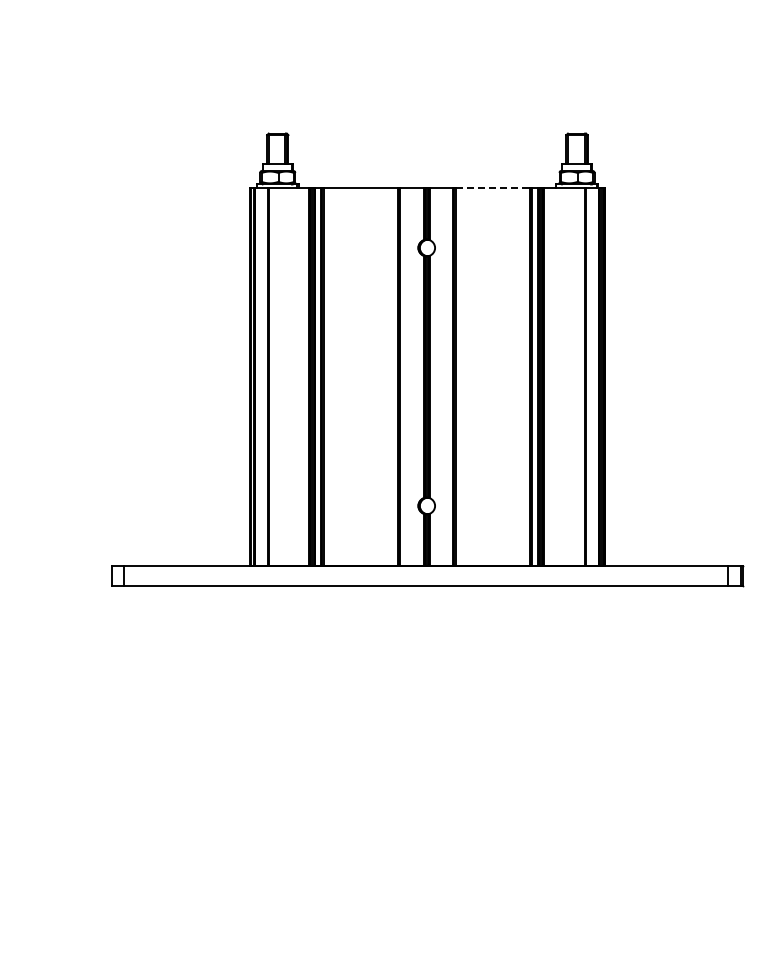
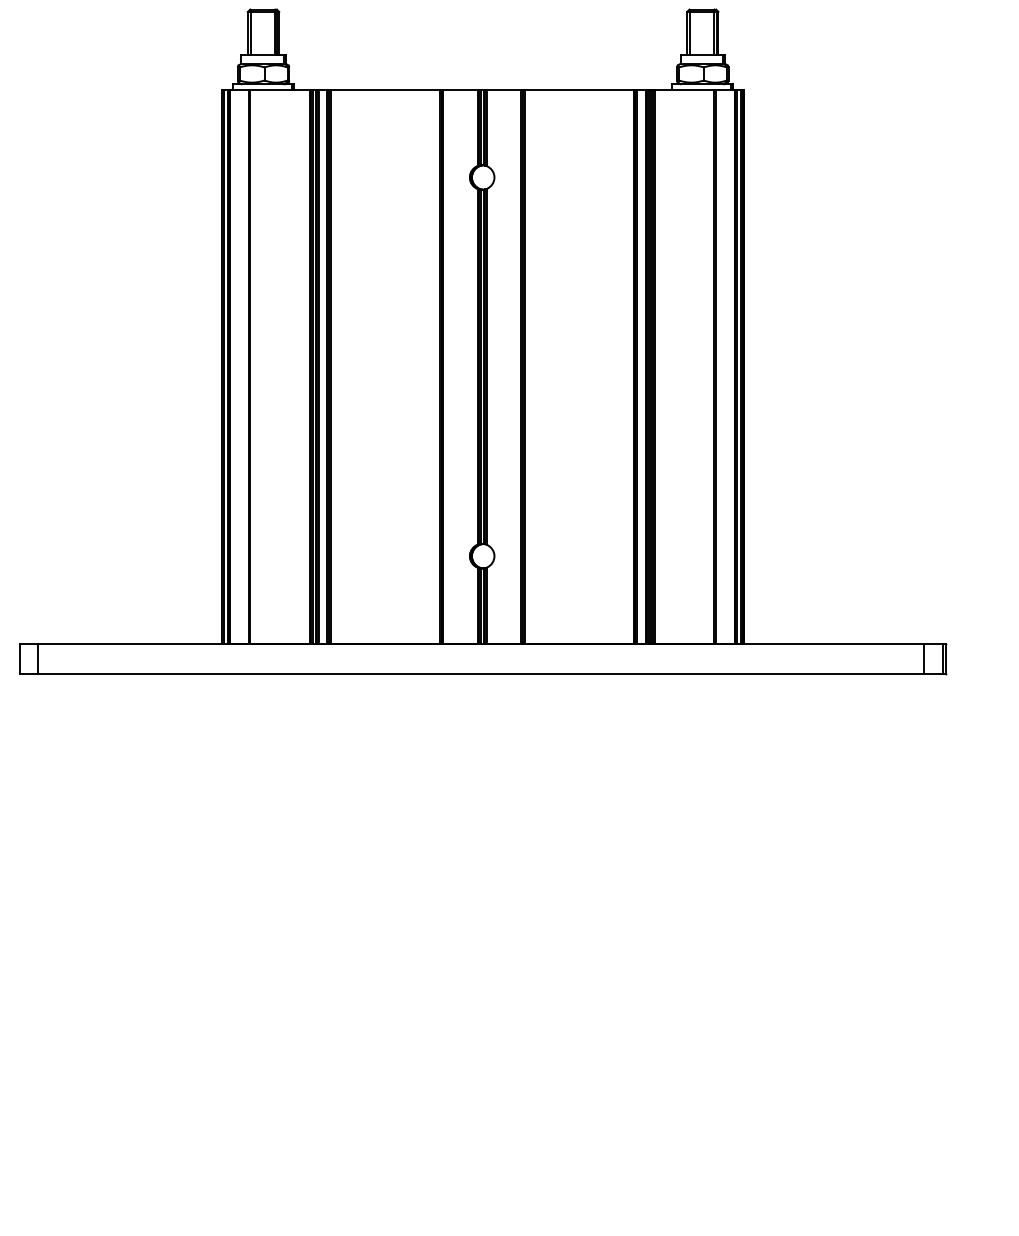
line: (493, 188) -> (580, 90), dashed -> solid

